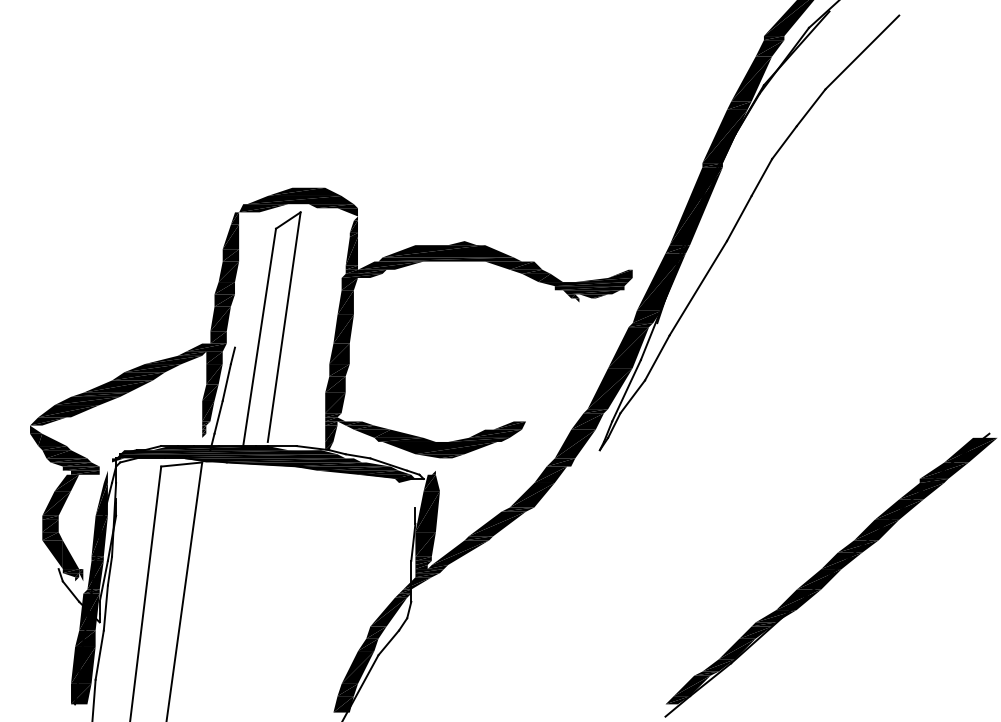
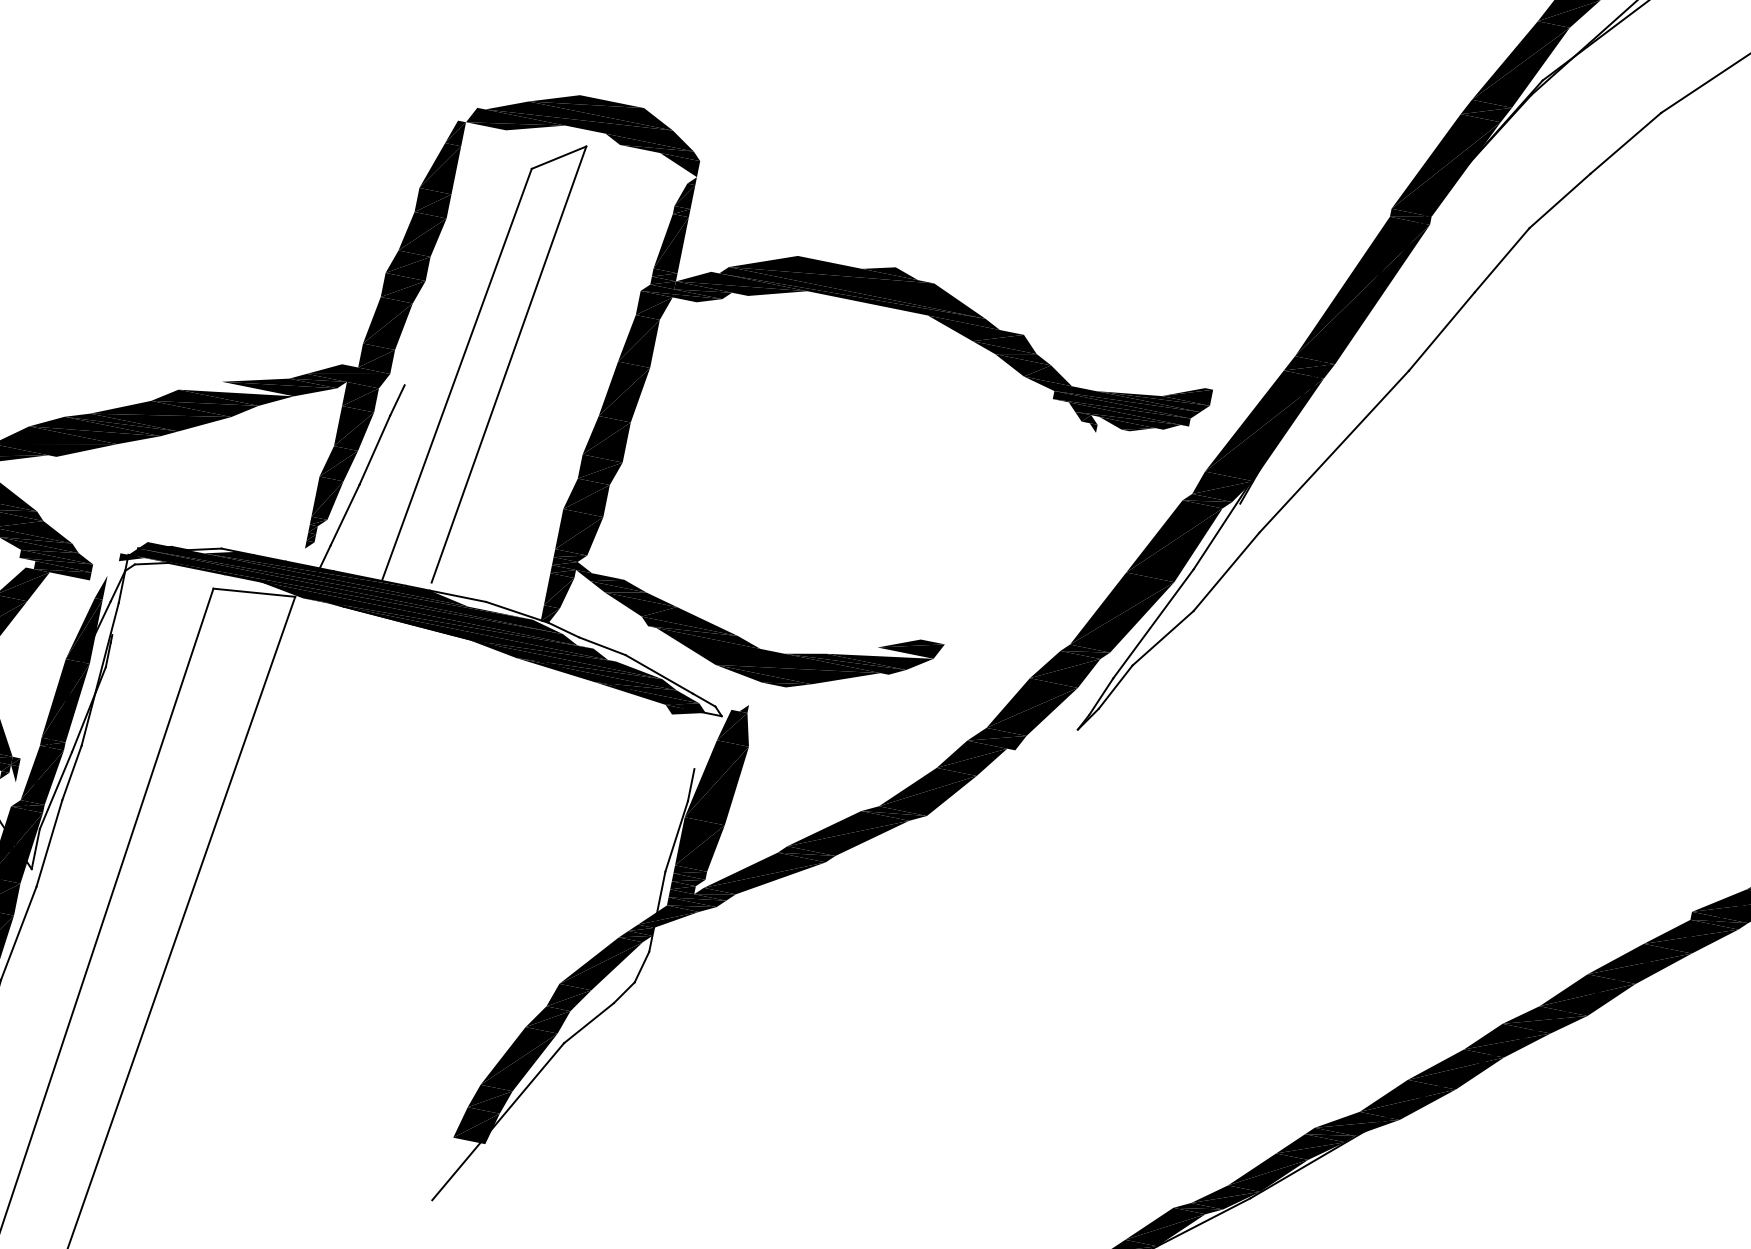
fill: (152, 368) -> (235, 393), removed
fill: (495, 433) -> (880, 655), removed

